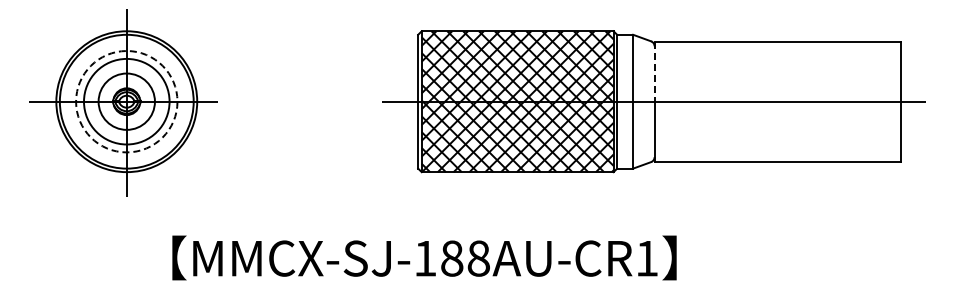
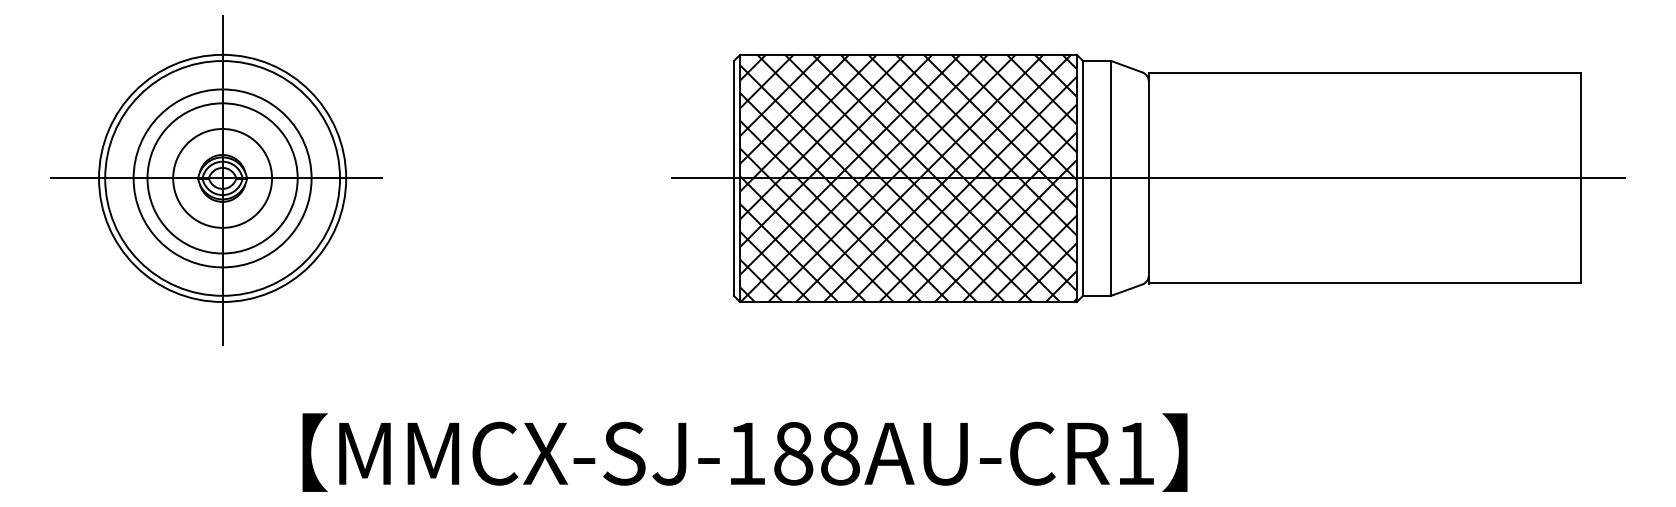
line: (654, 72) -> (1148, 127), dashed -> solid
circle: (126, 101) -> (222, 178), dashed -> solid

